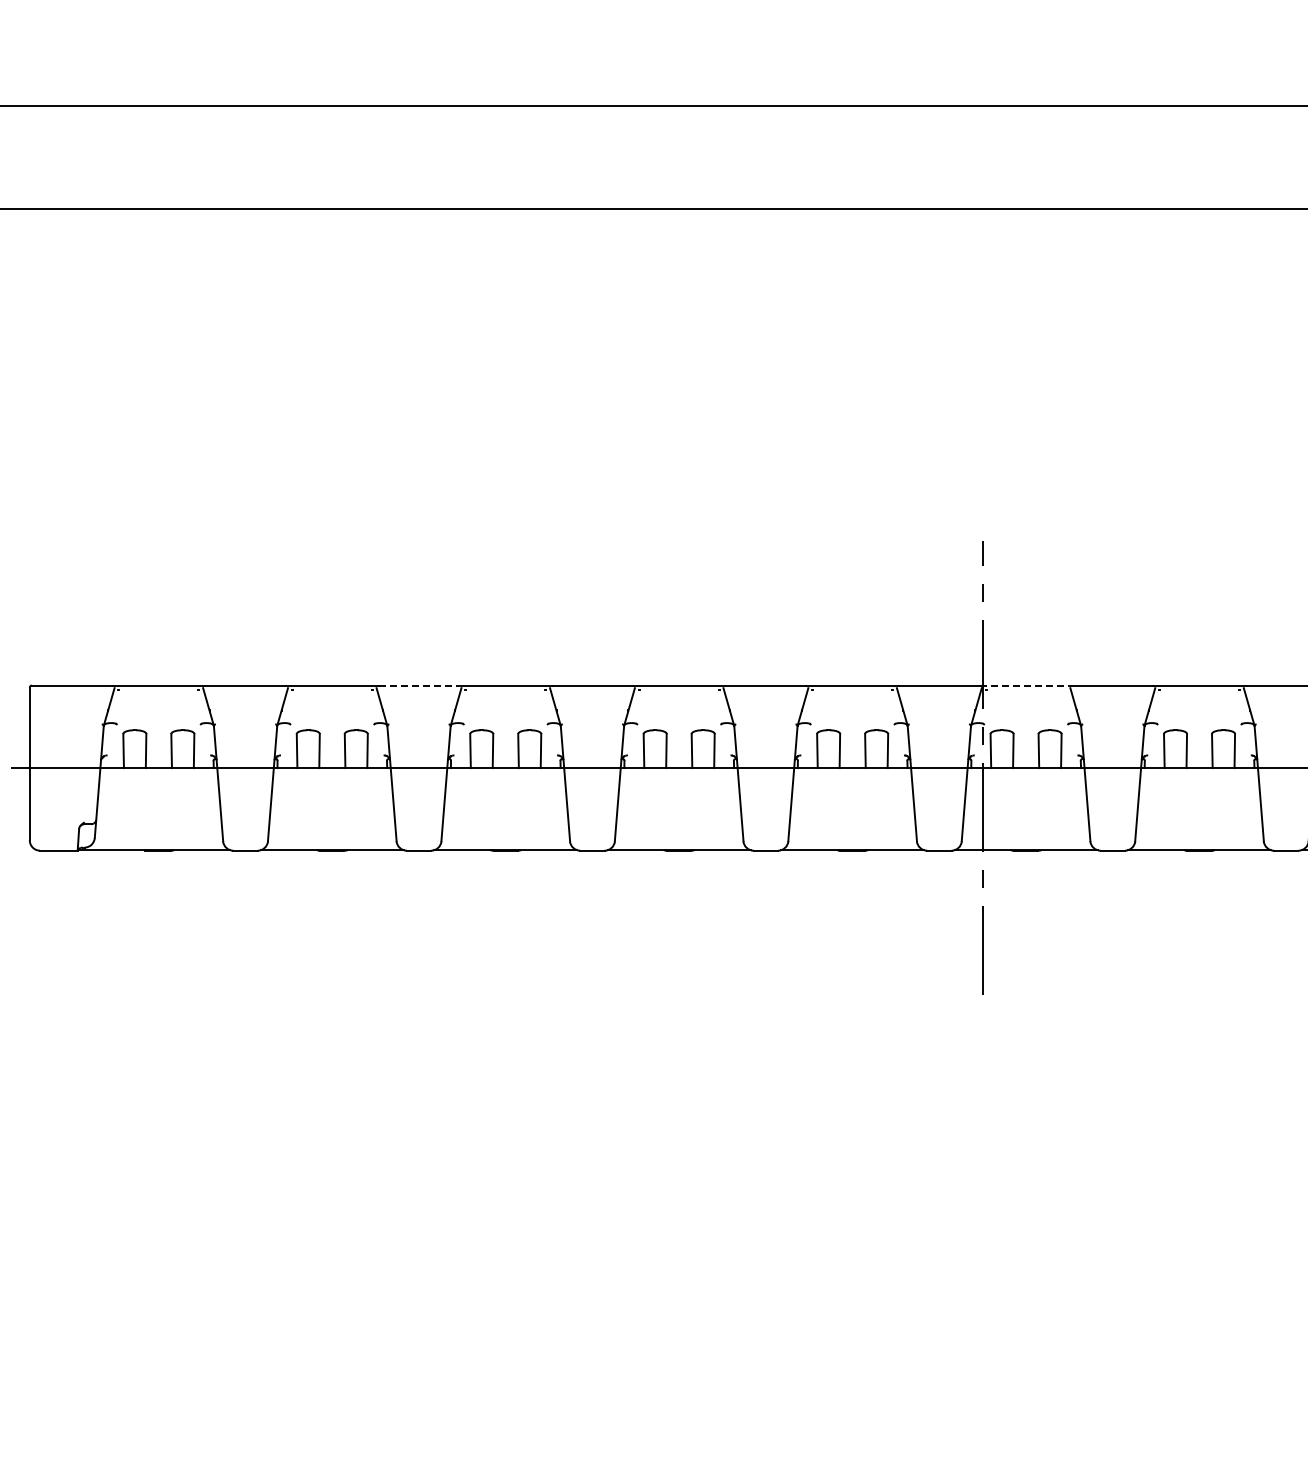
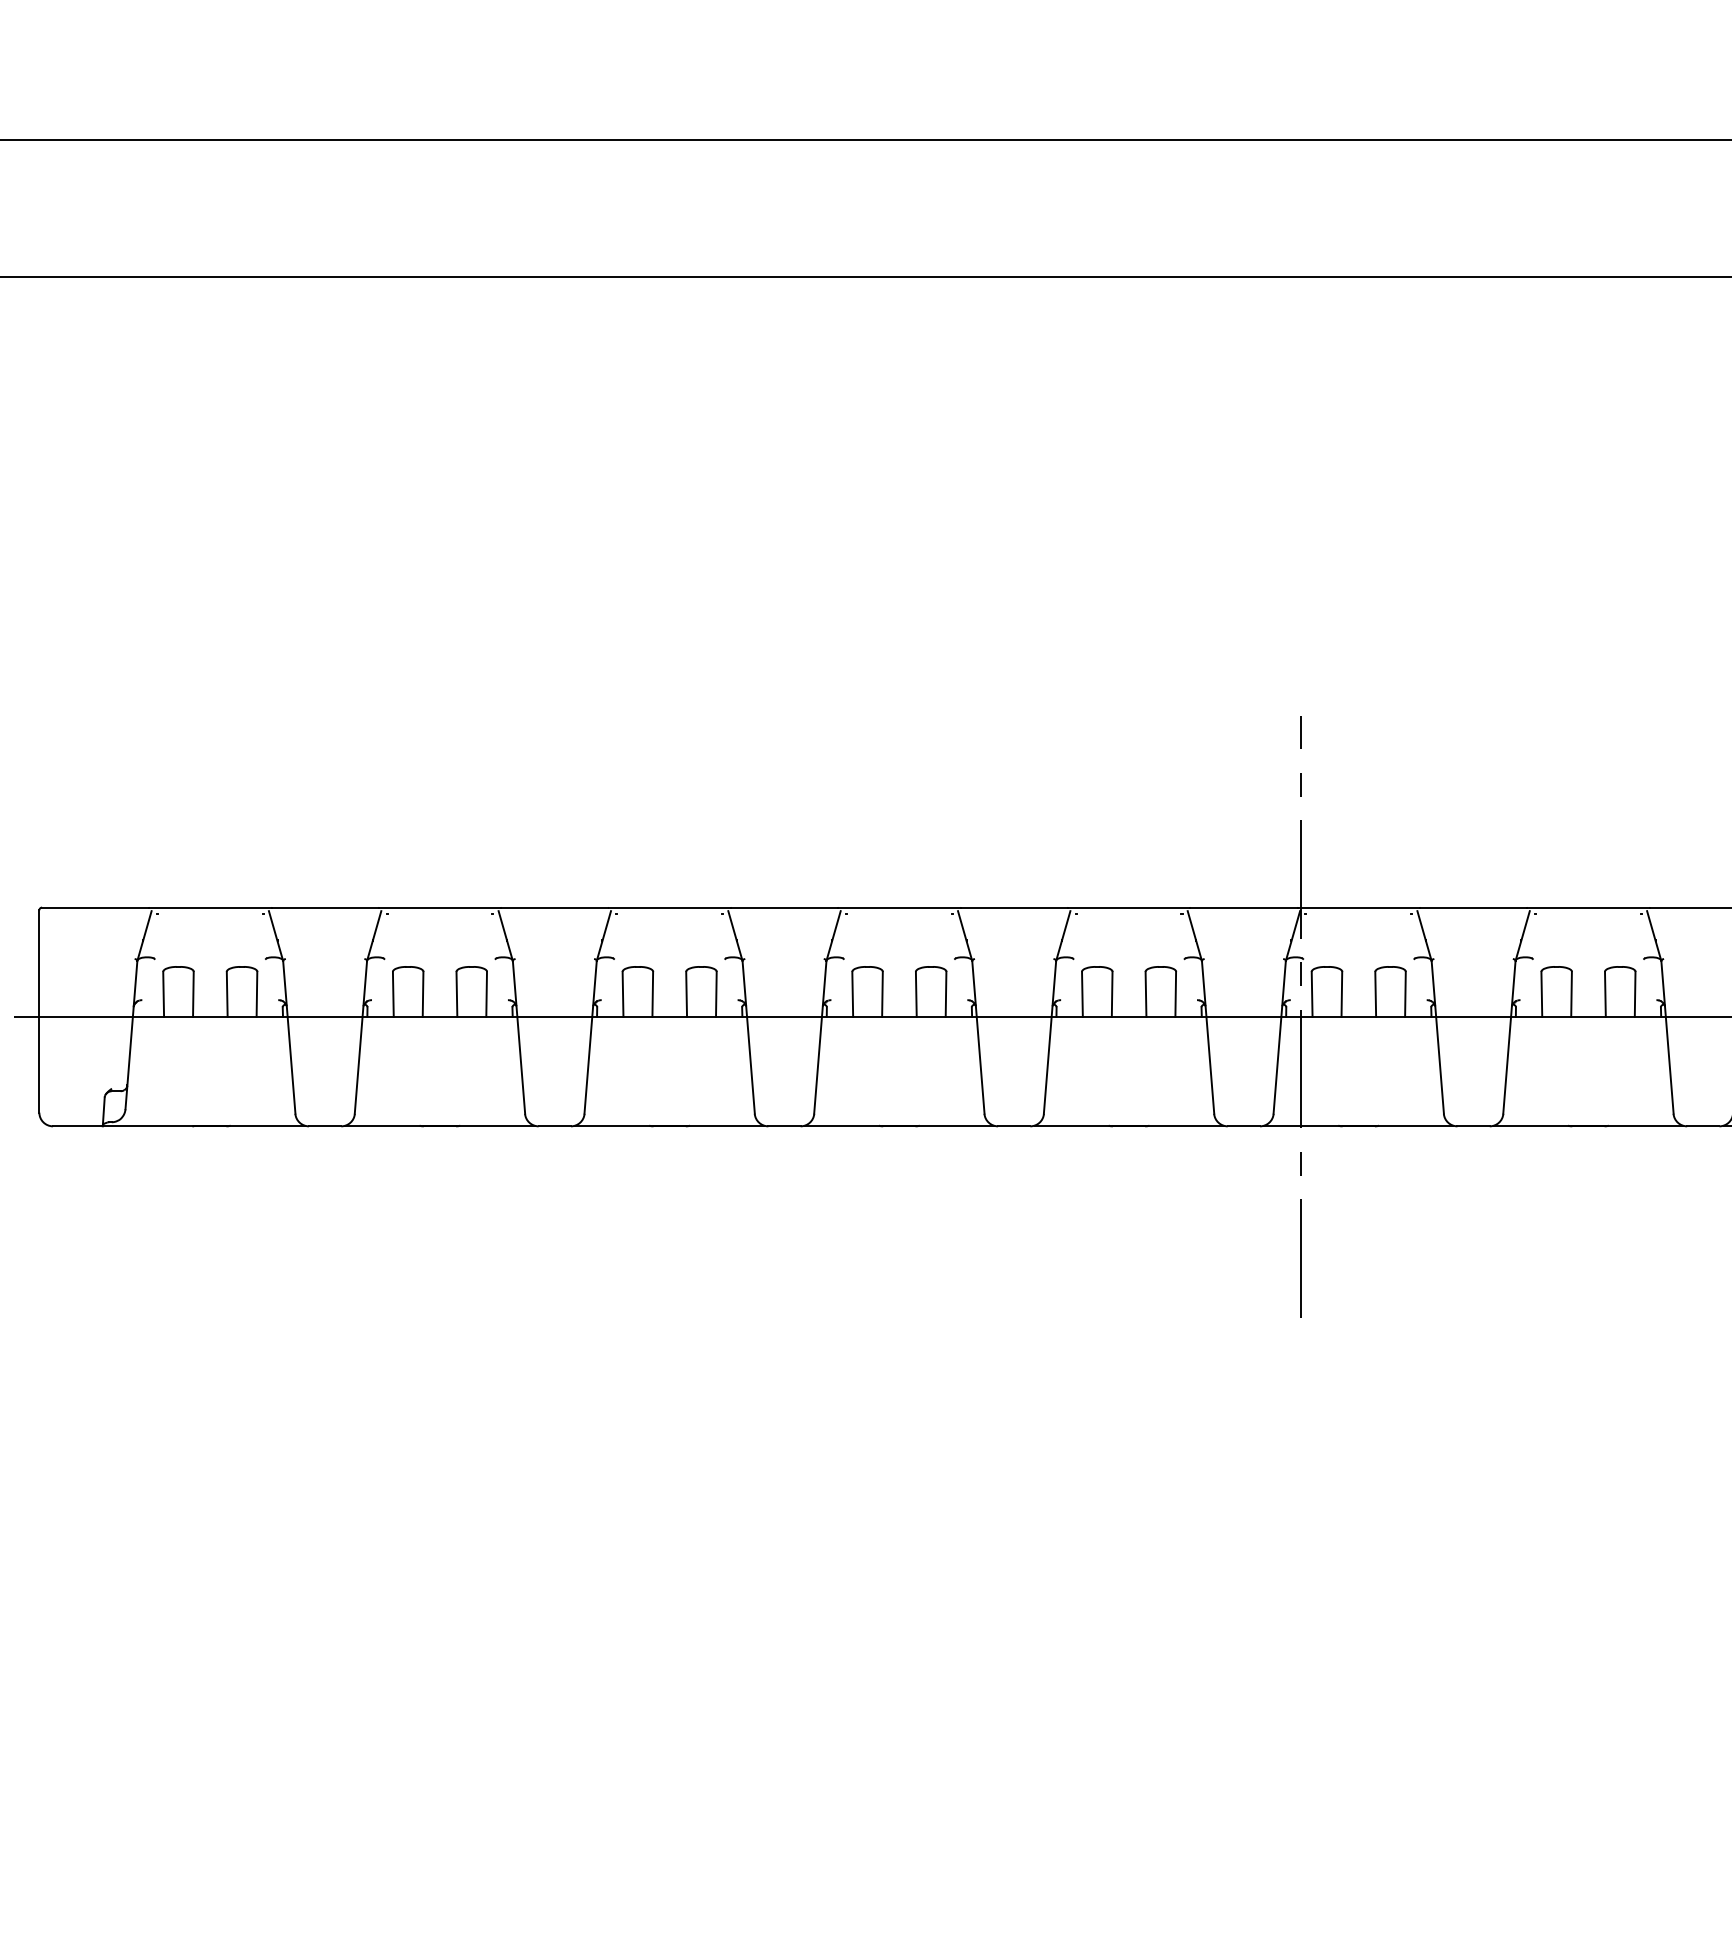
line: (419, 685) -> (555, 907), dashed -> solid
line: (1026, 685) -> (1359, 907), dashed -> solid

